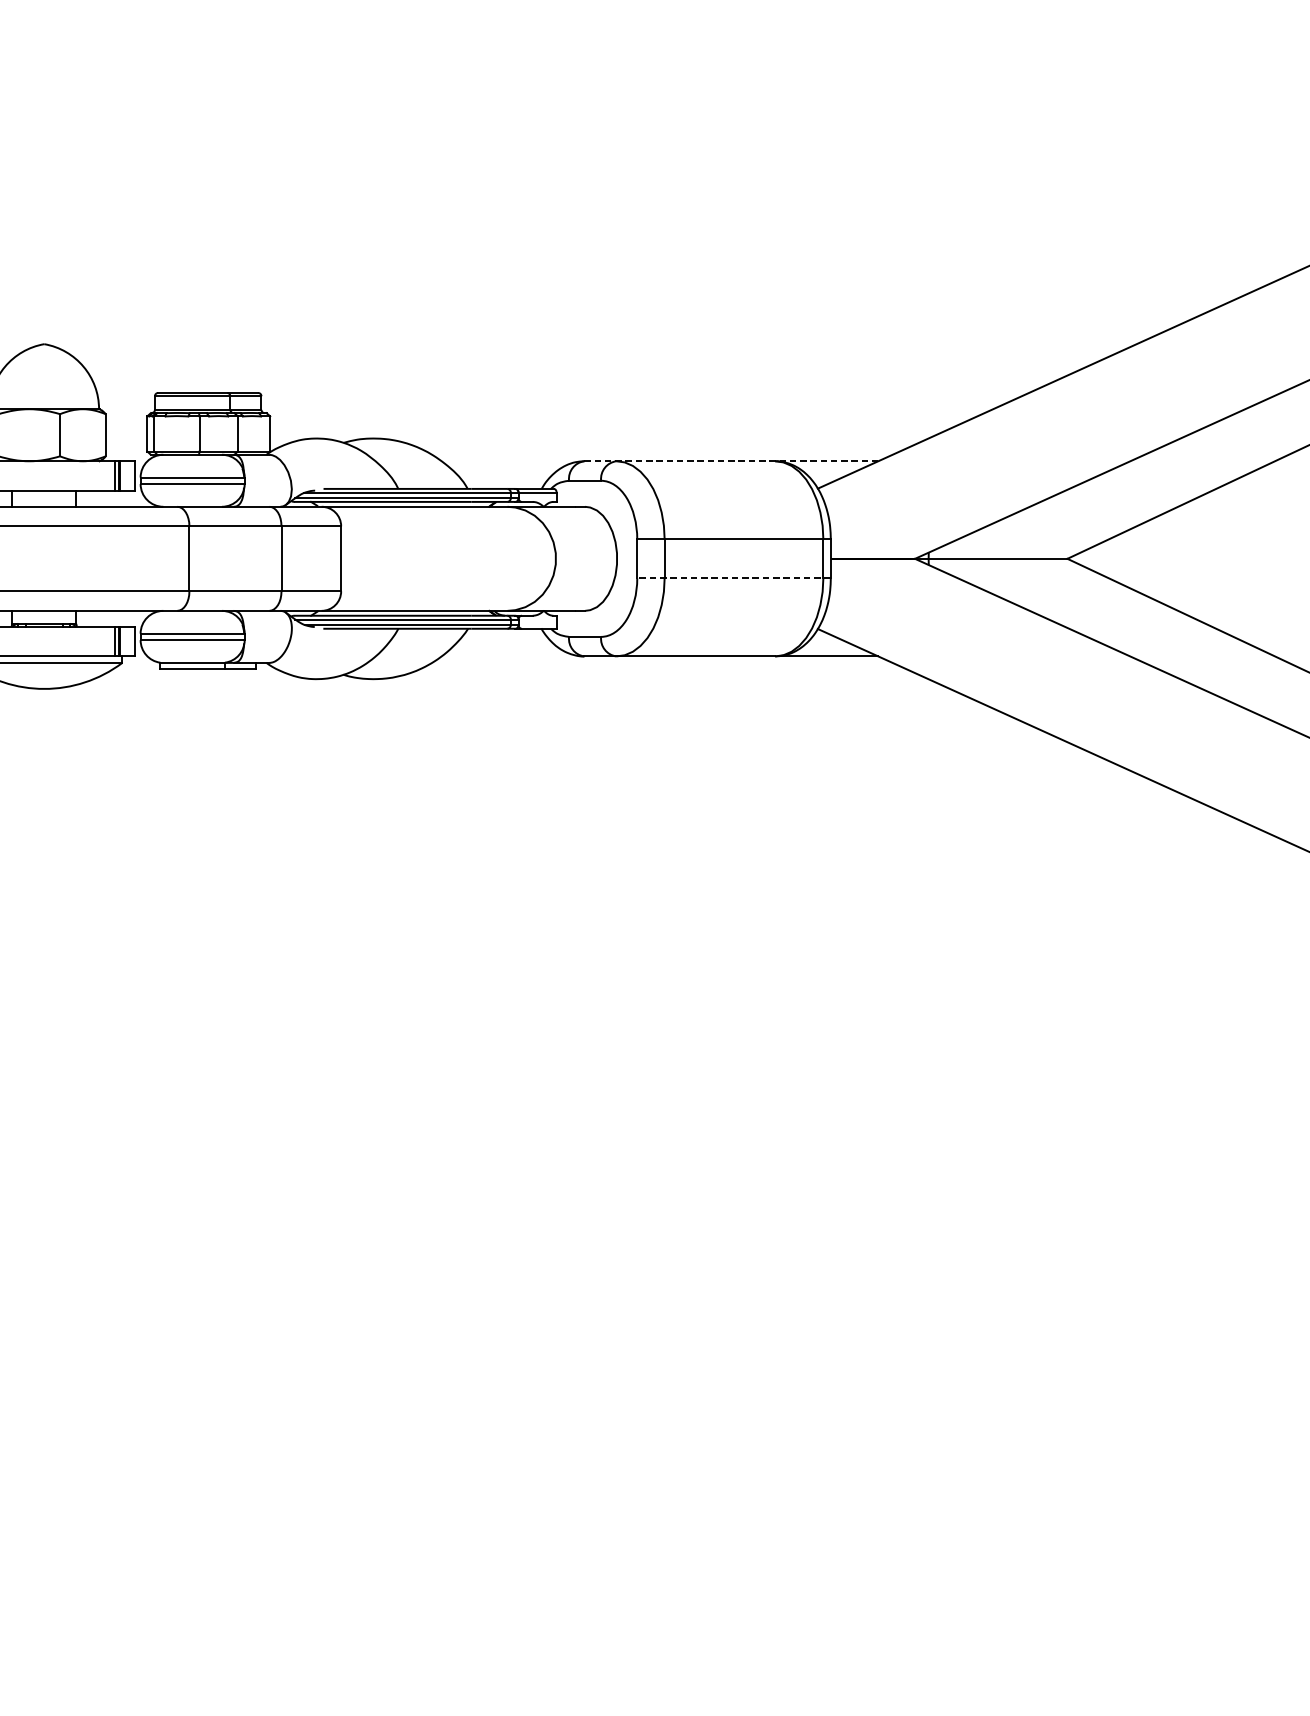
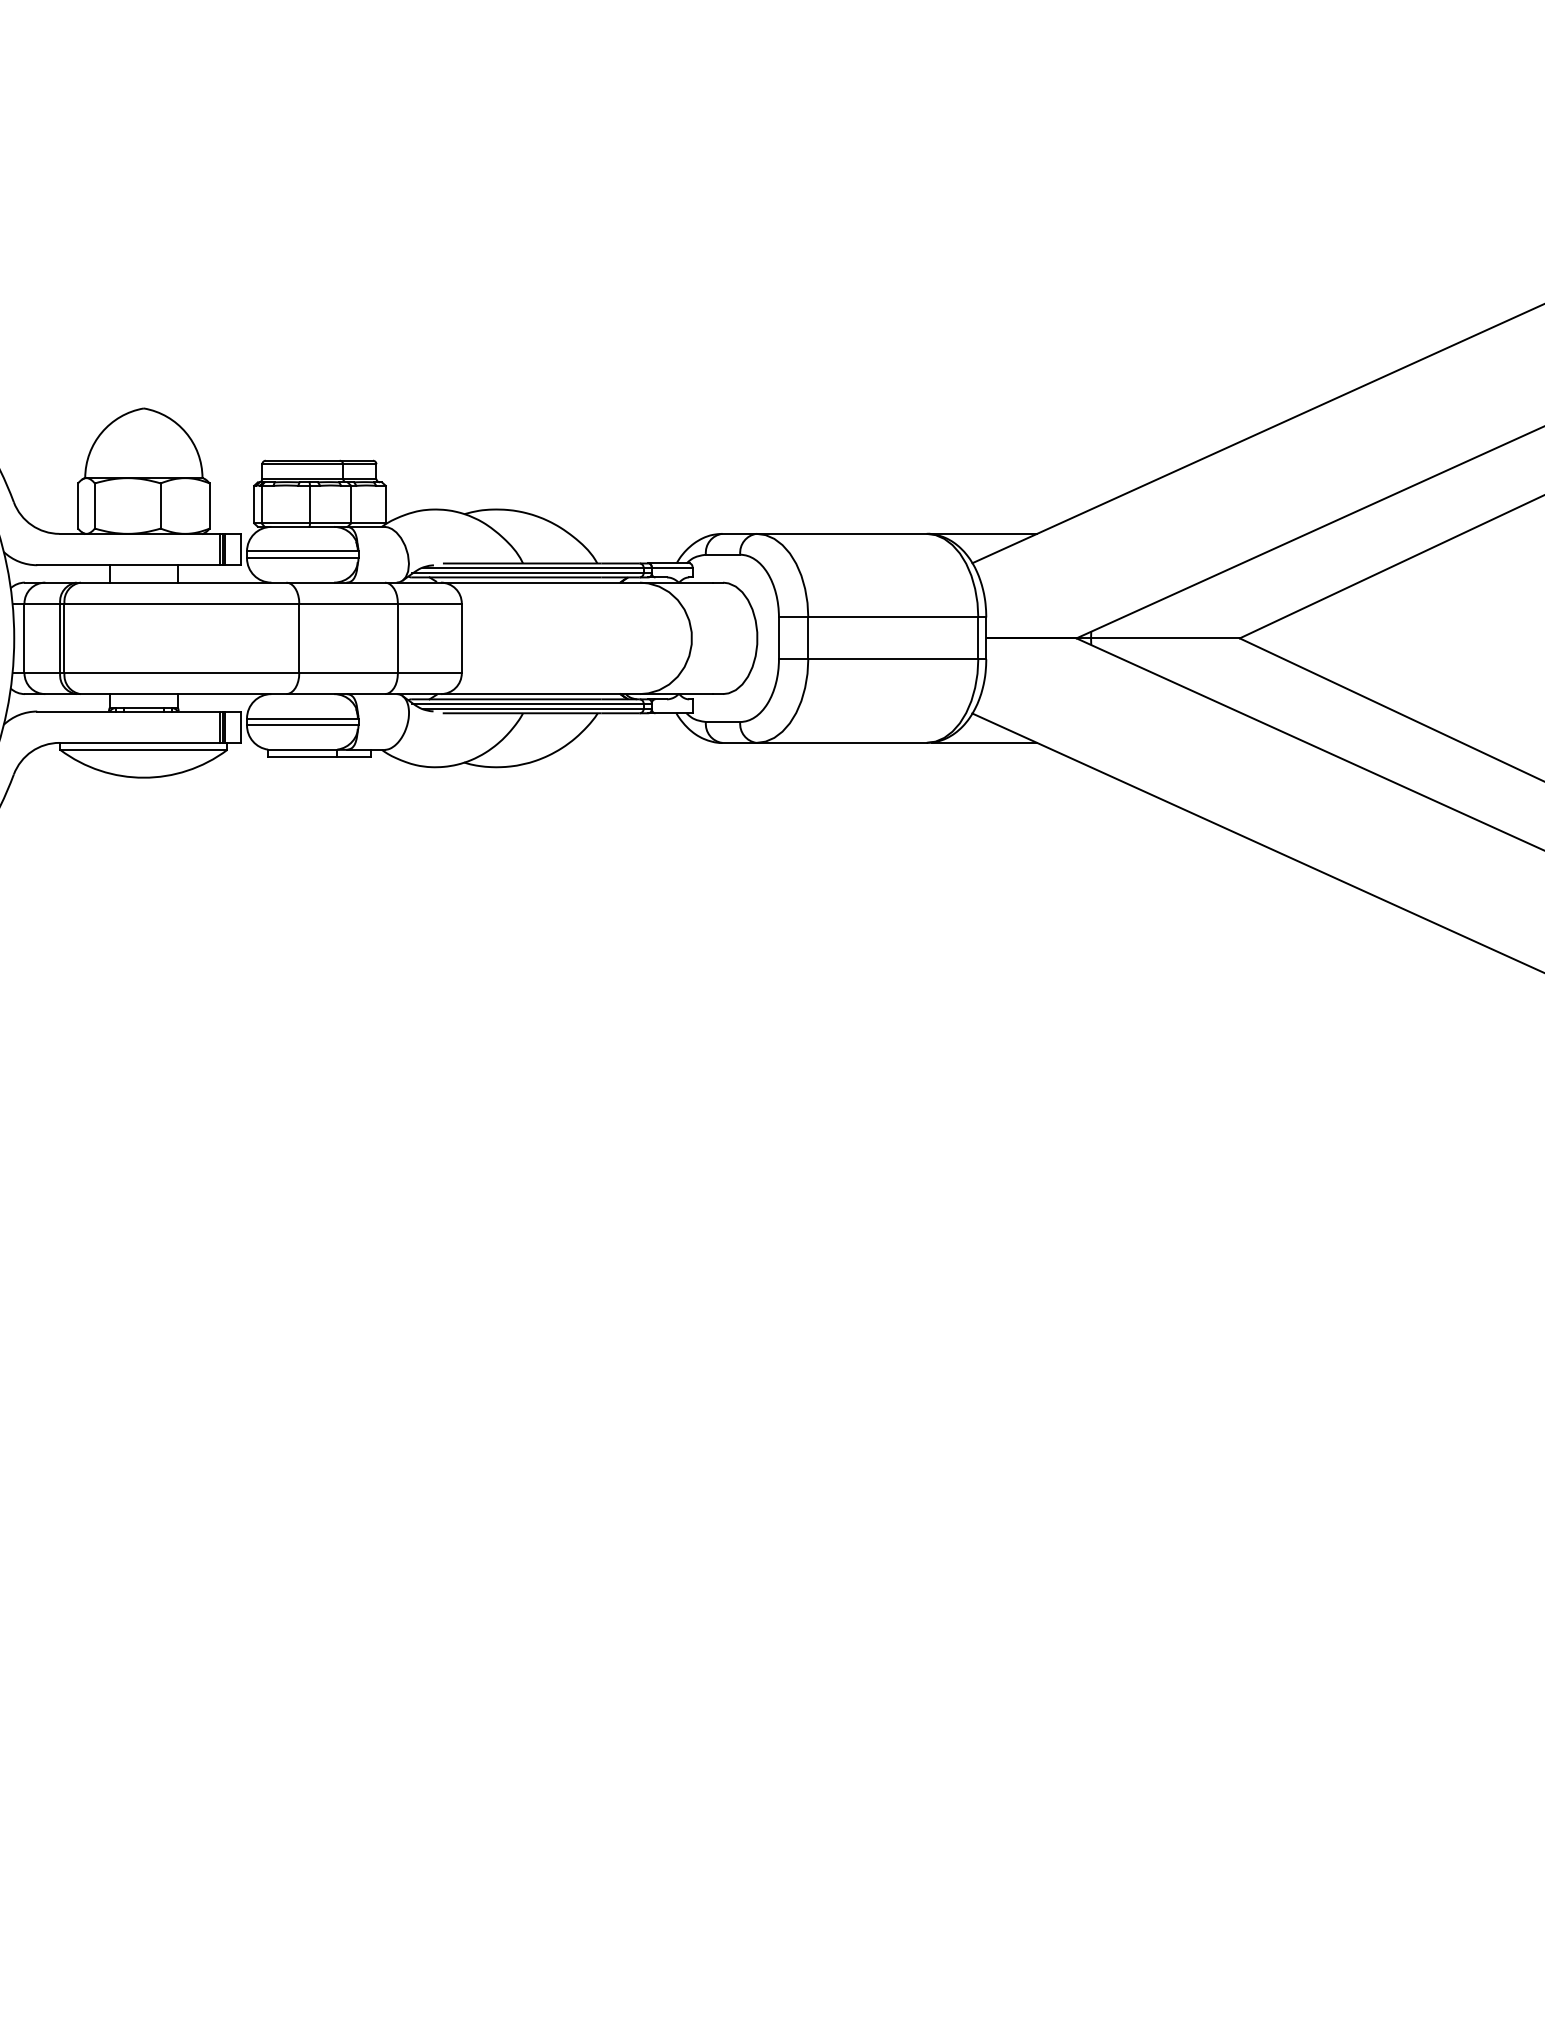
line: (732, 460) -> (880, 533), dashed -> solid
line: (733, 578) -> (882, 659), dashed -> solid

